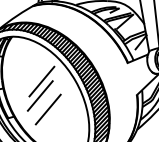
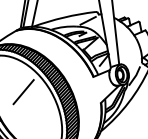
line: (40, 95) -> (22, 103), removed
line: (47, 109) -> (28, 114), removed

